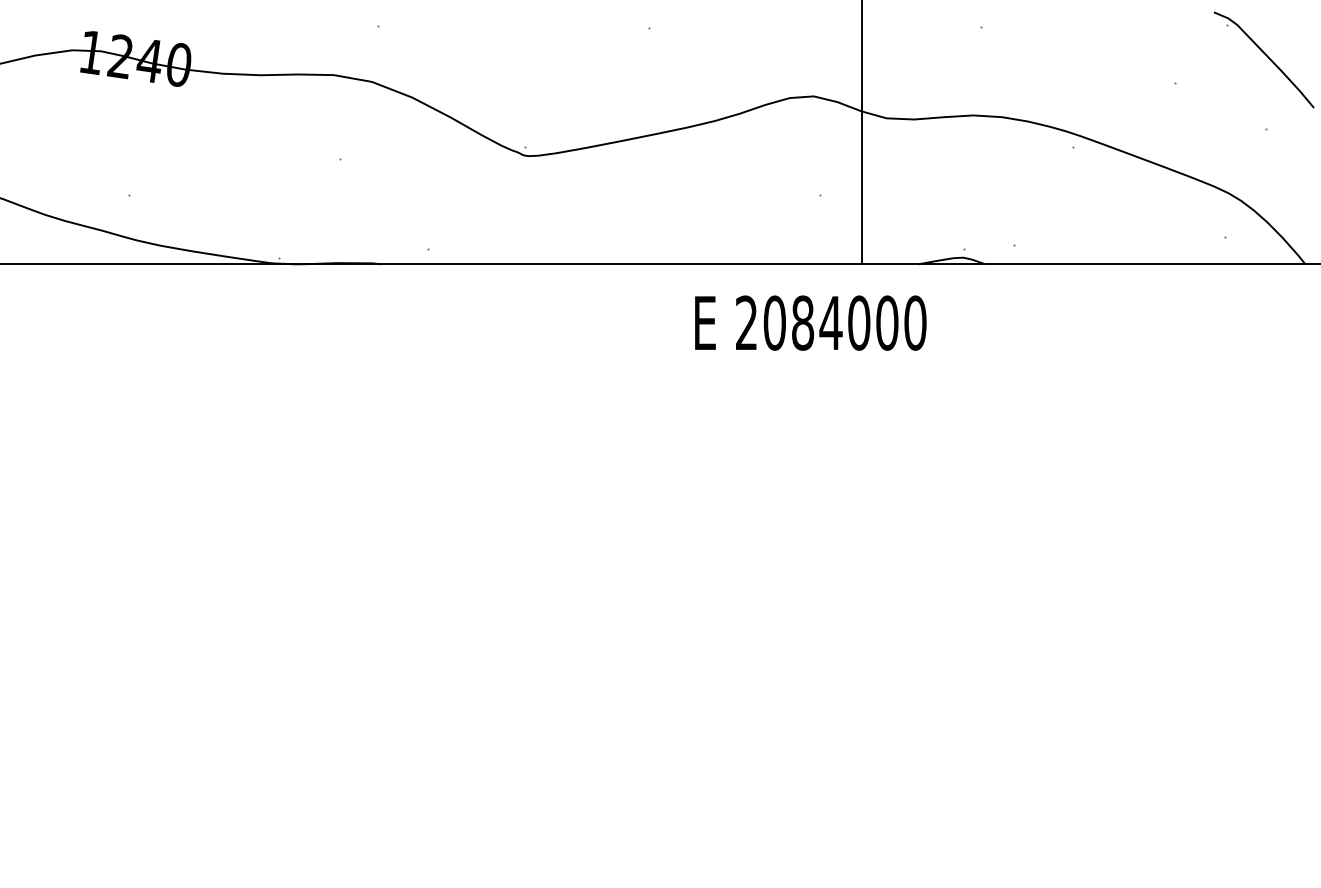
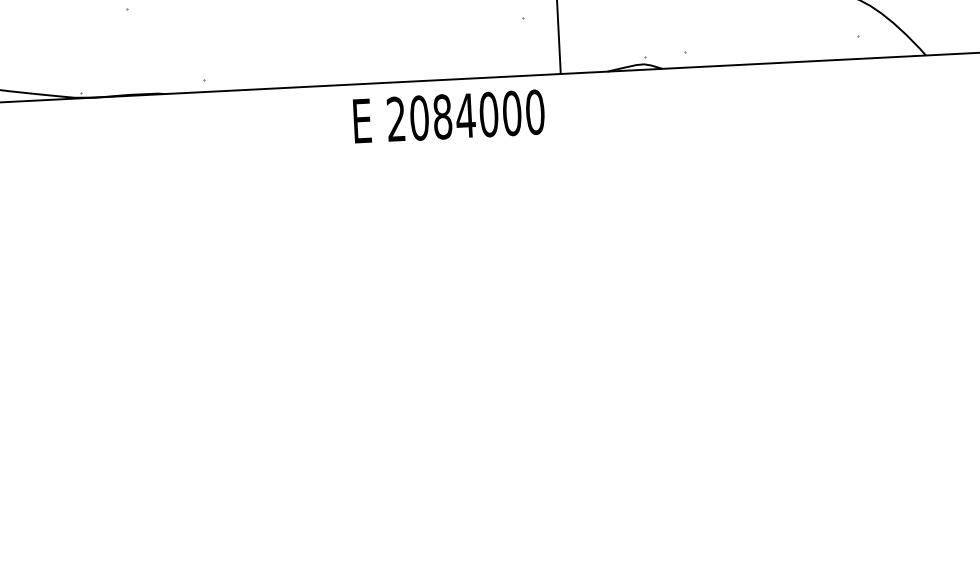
text: (810, 322) -> (448, 116), moved

